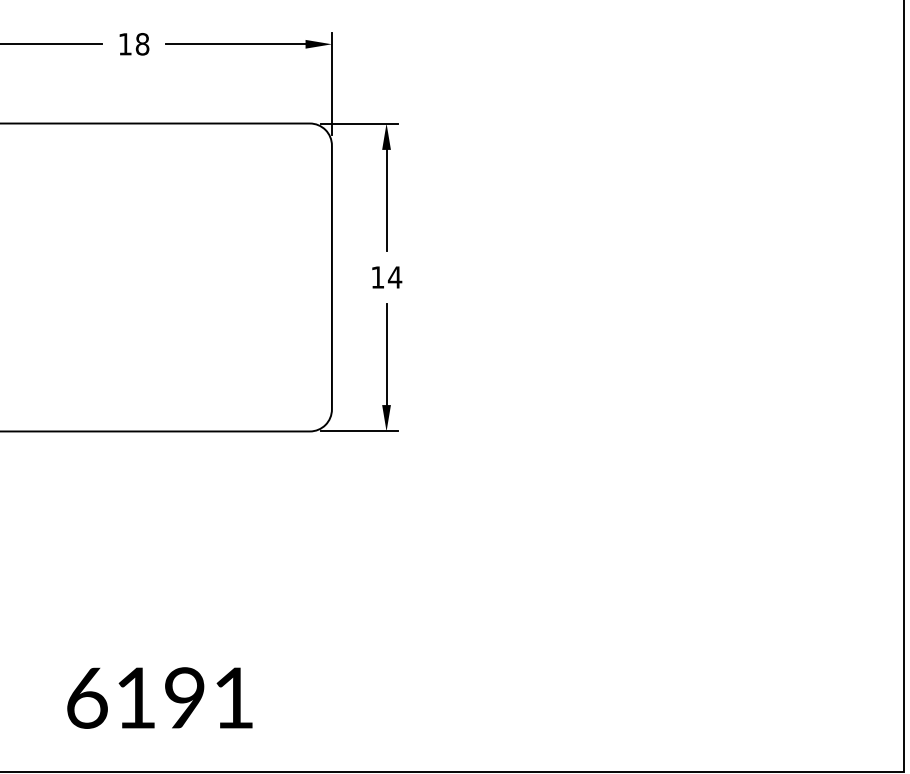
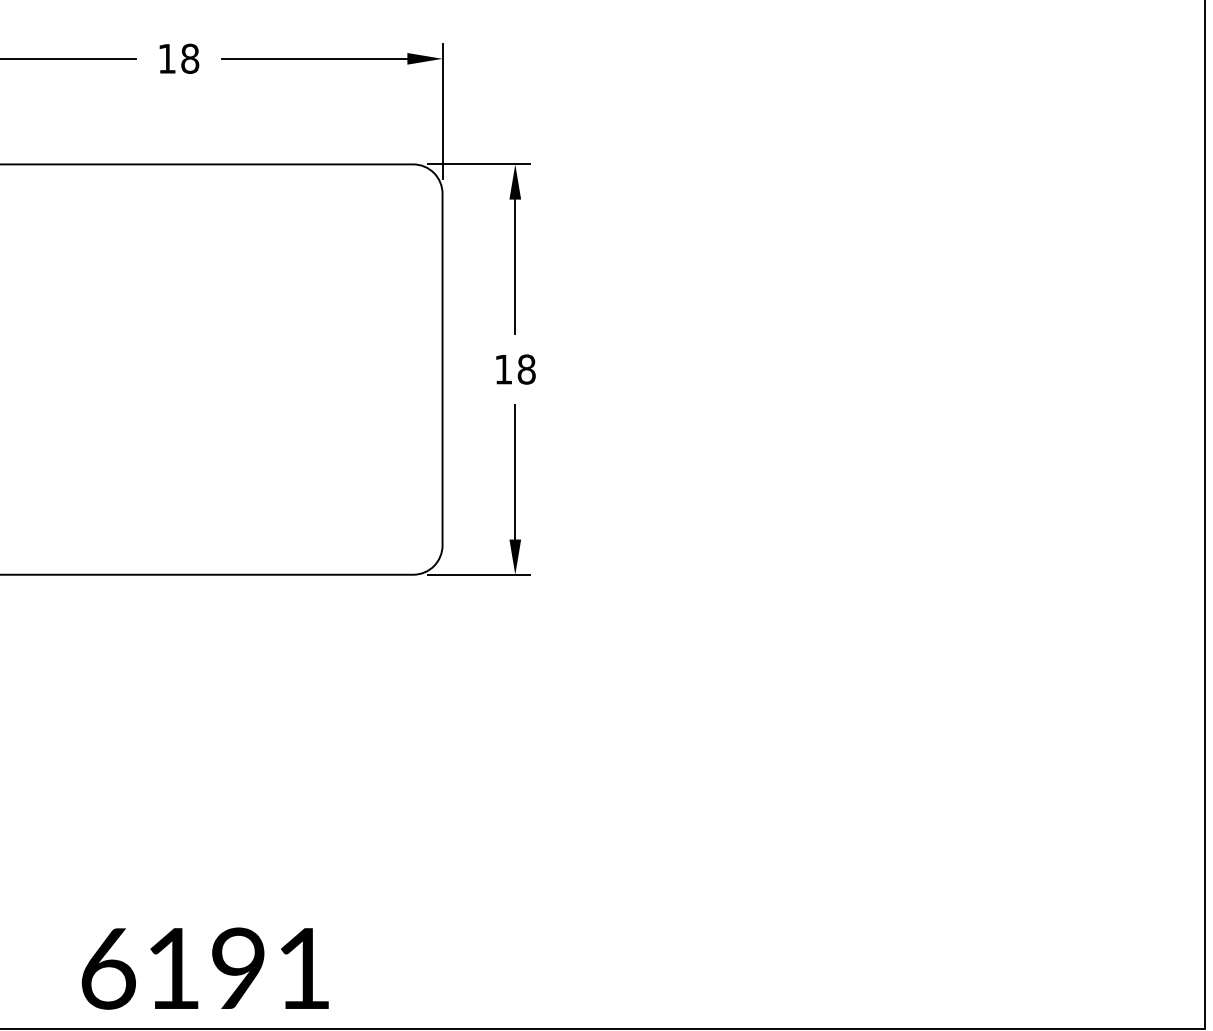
text: (394, 277) -> (525, 369), 14 -> 18
text: (159, 697) -> (204, 967), moved

